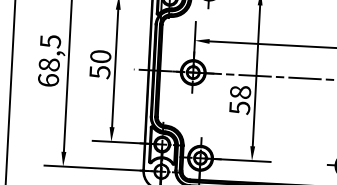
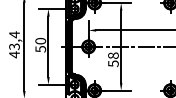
text: (49, 60) -> (14, 44), 68,5 -> 43,4

